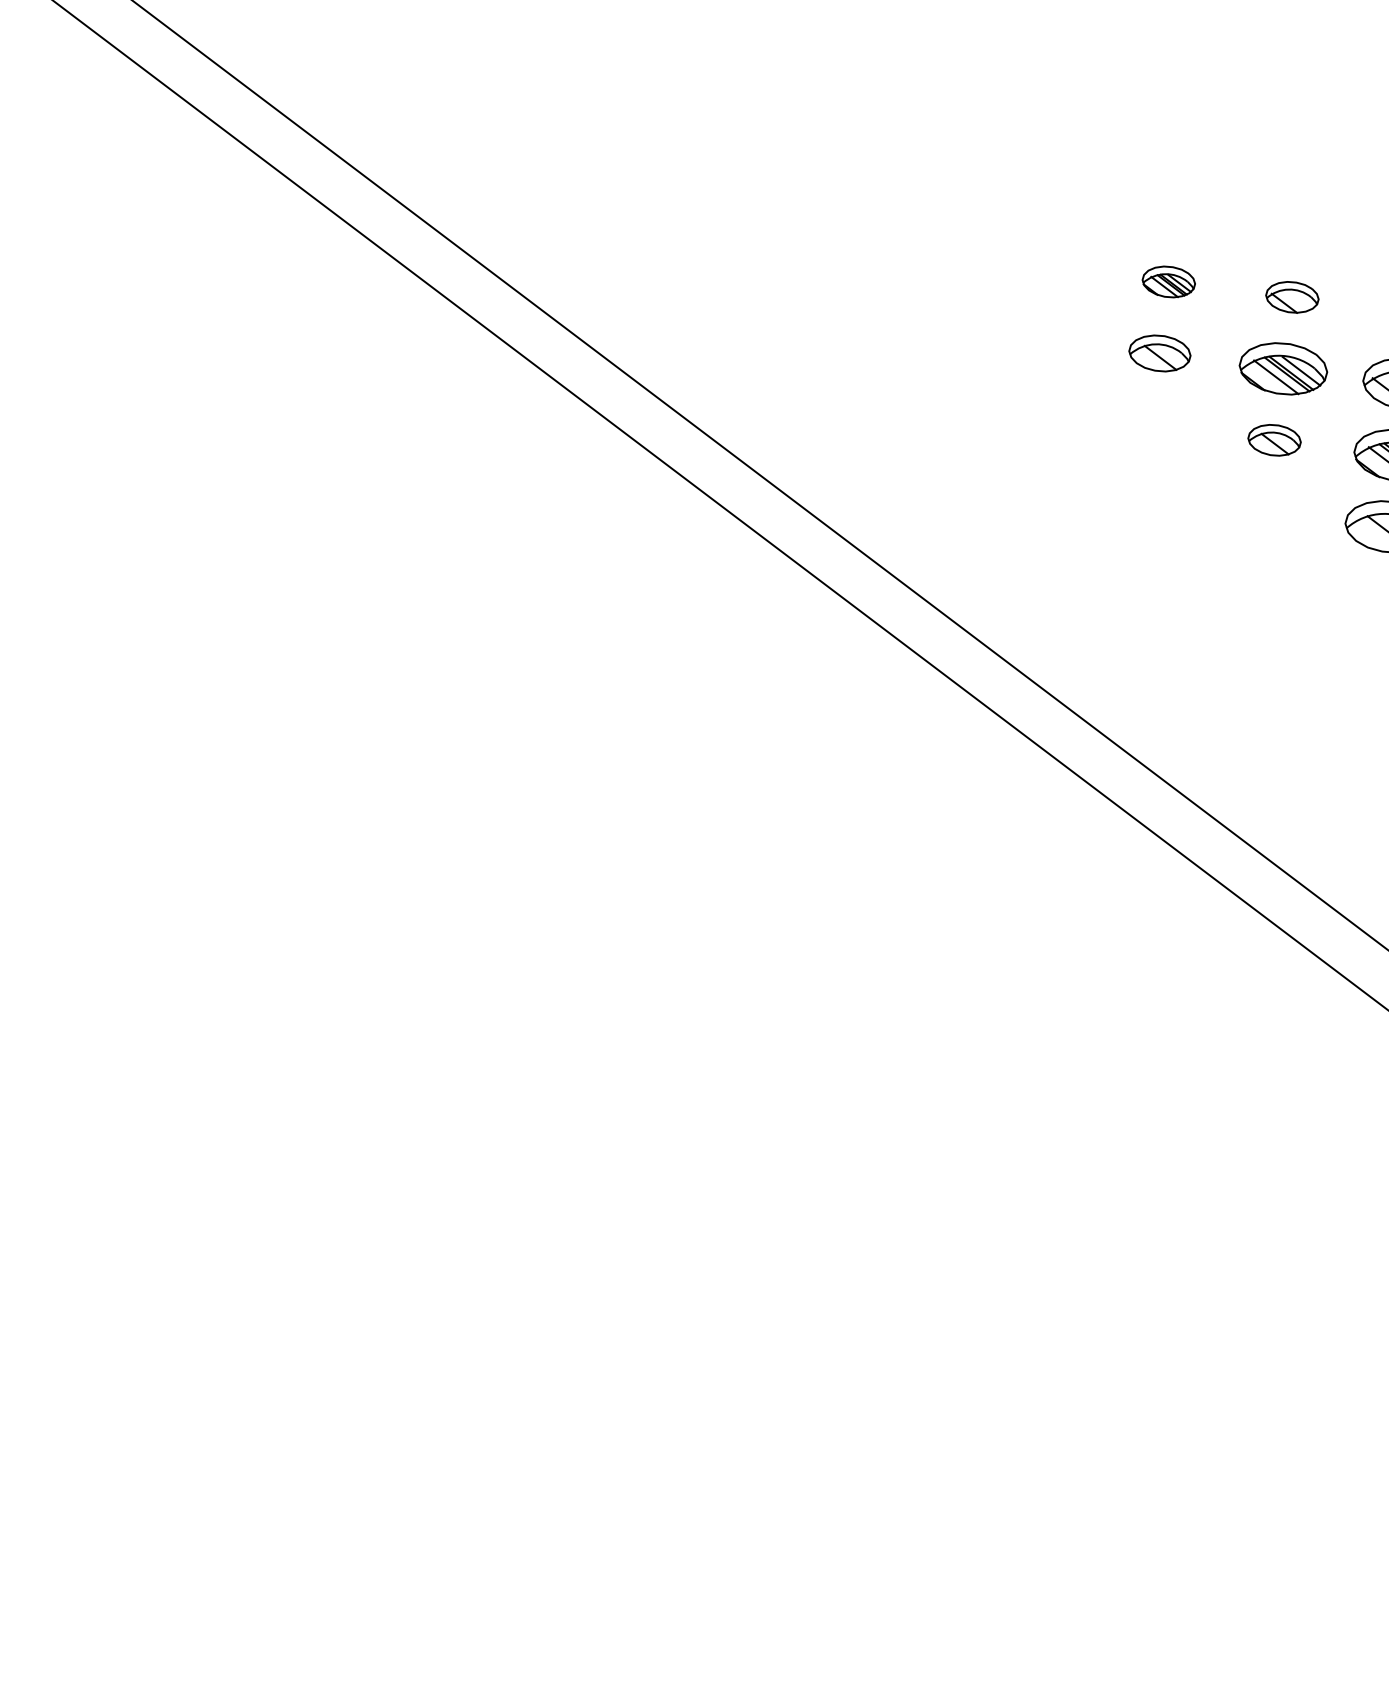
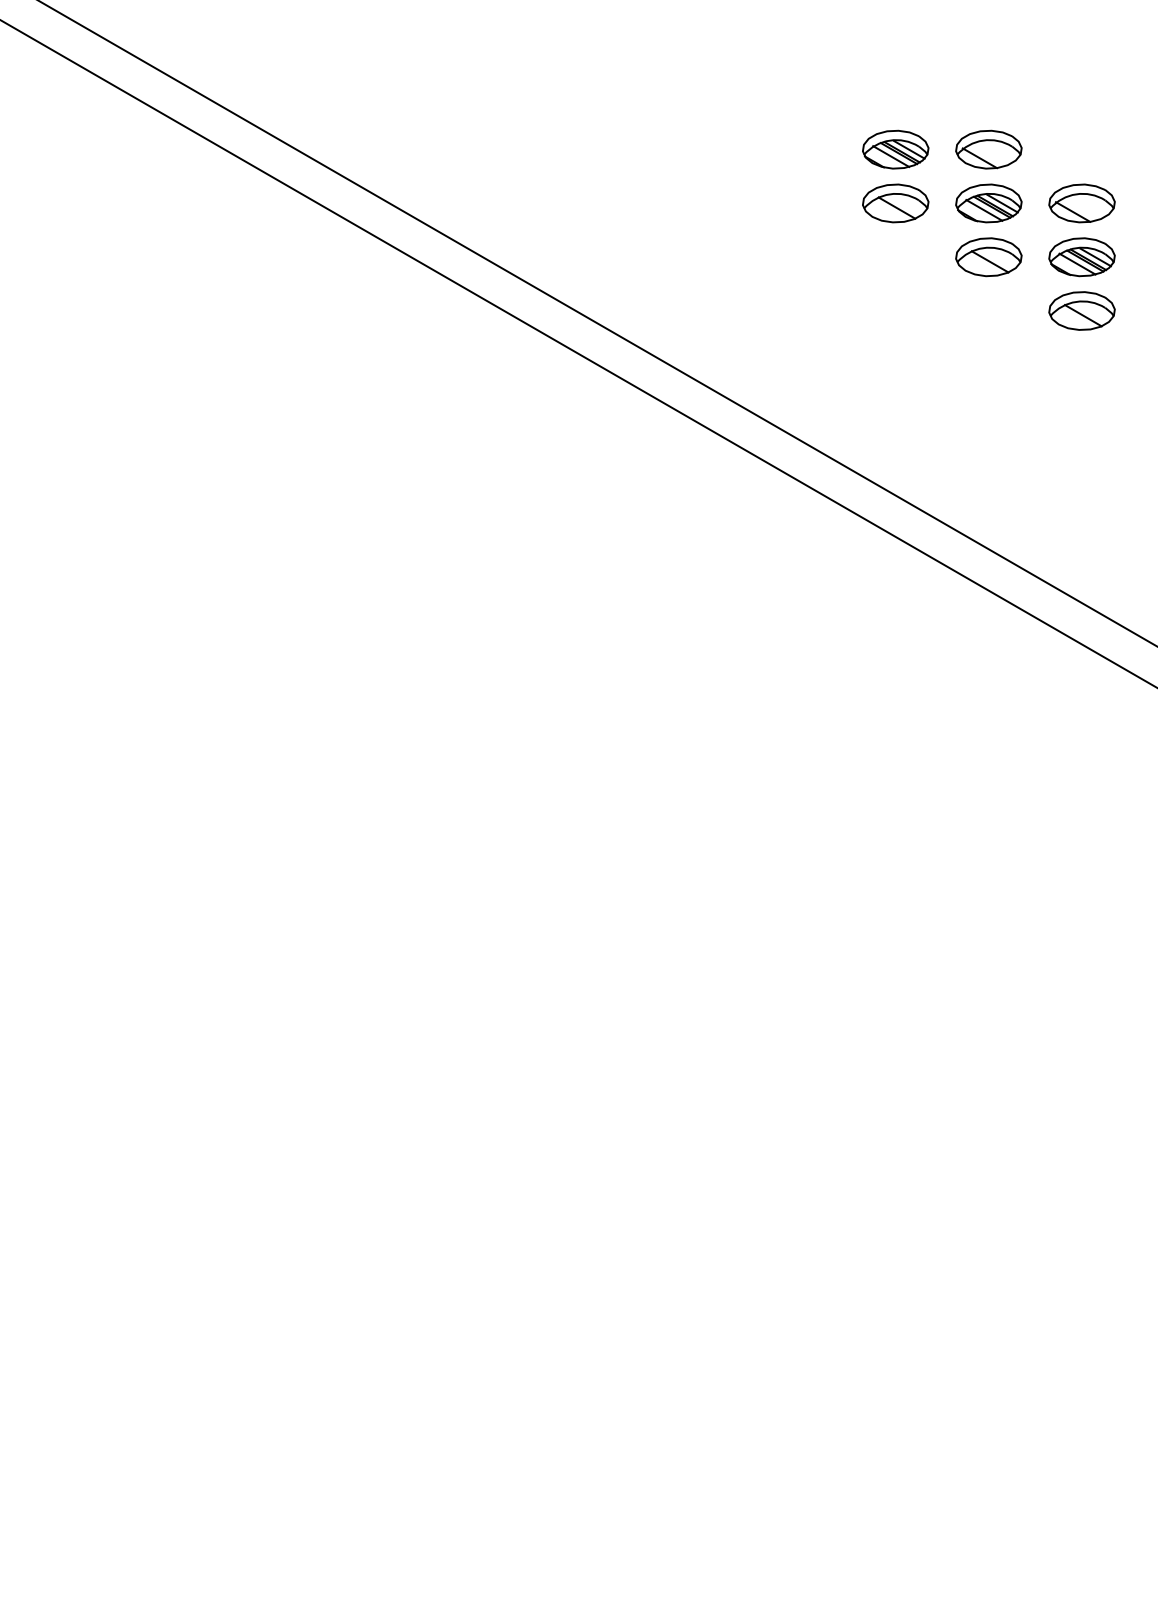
part: (1168, 281) -> (895, 149), size x1.67
part: (1291, 297) -> (988, 149), size x1.67
part: (1159, 353) -> (895, 203), size x1.43
part: (1273, 440) -> (988, 257), size x1.67

